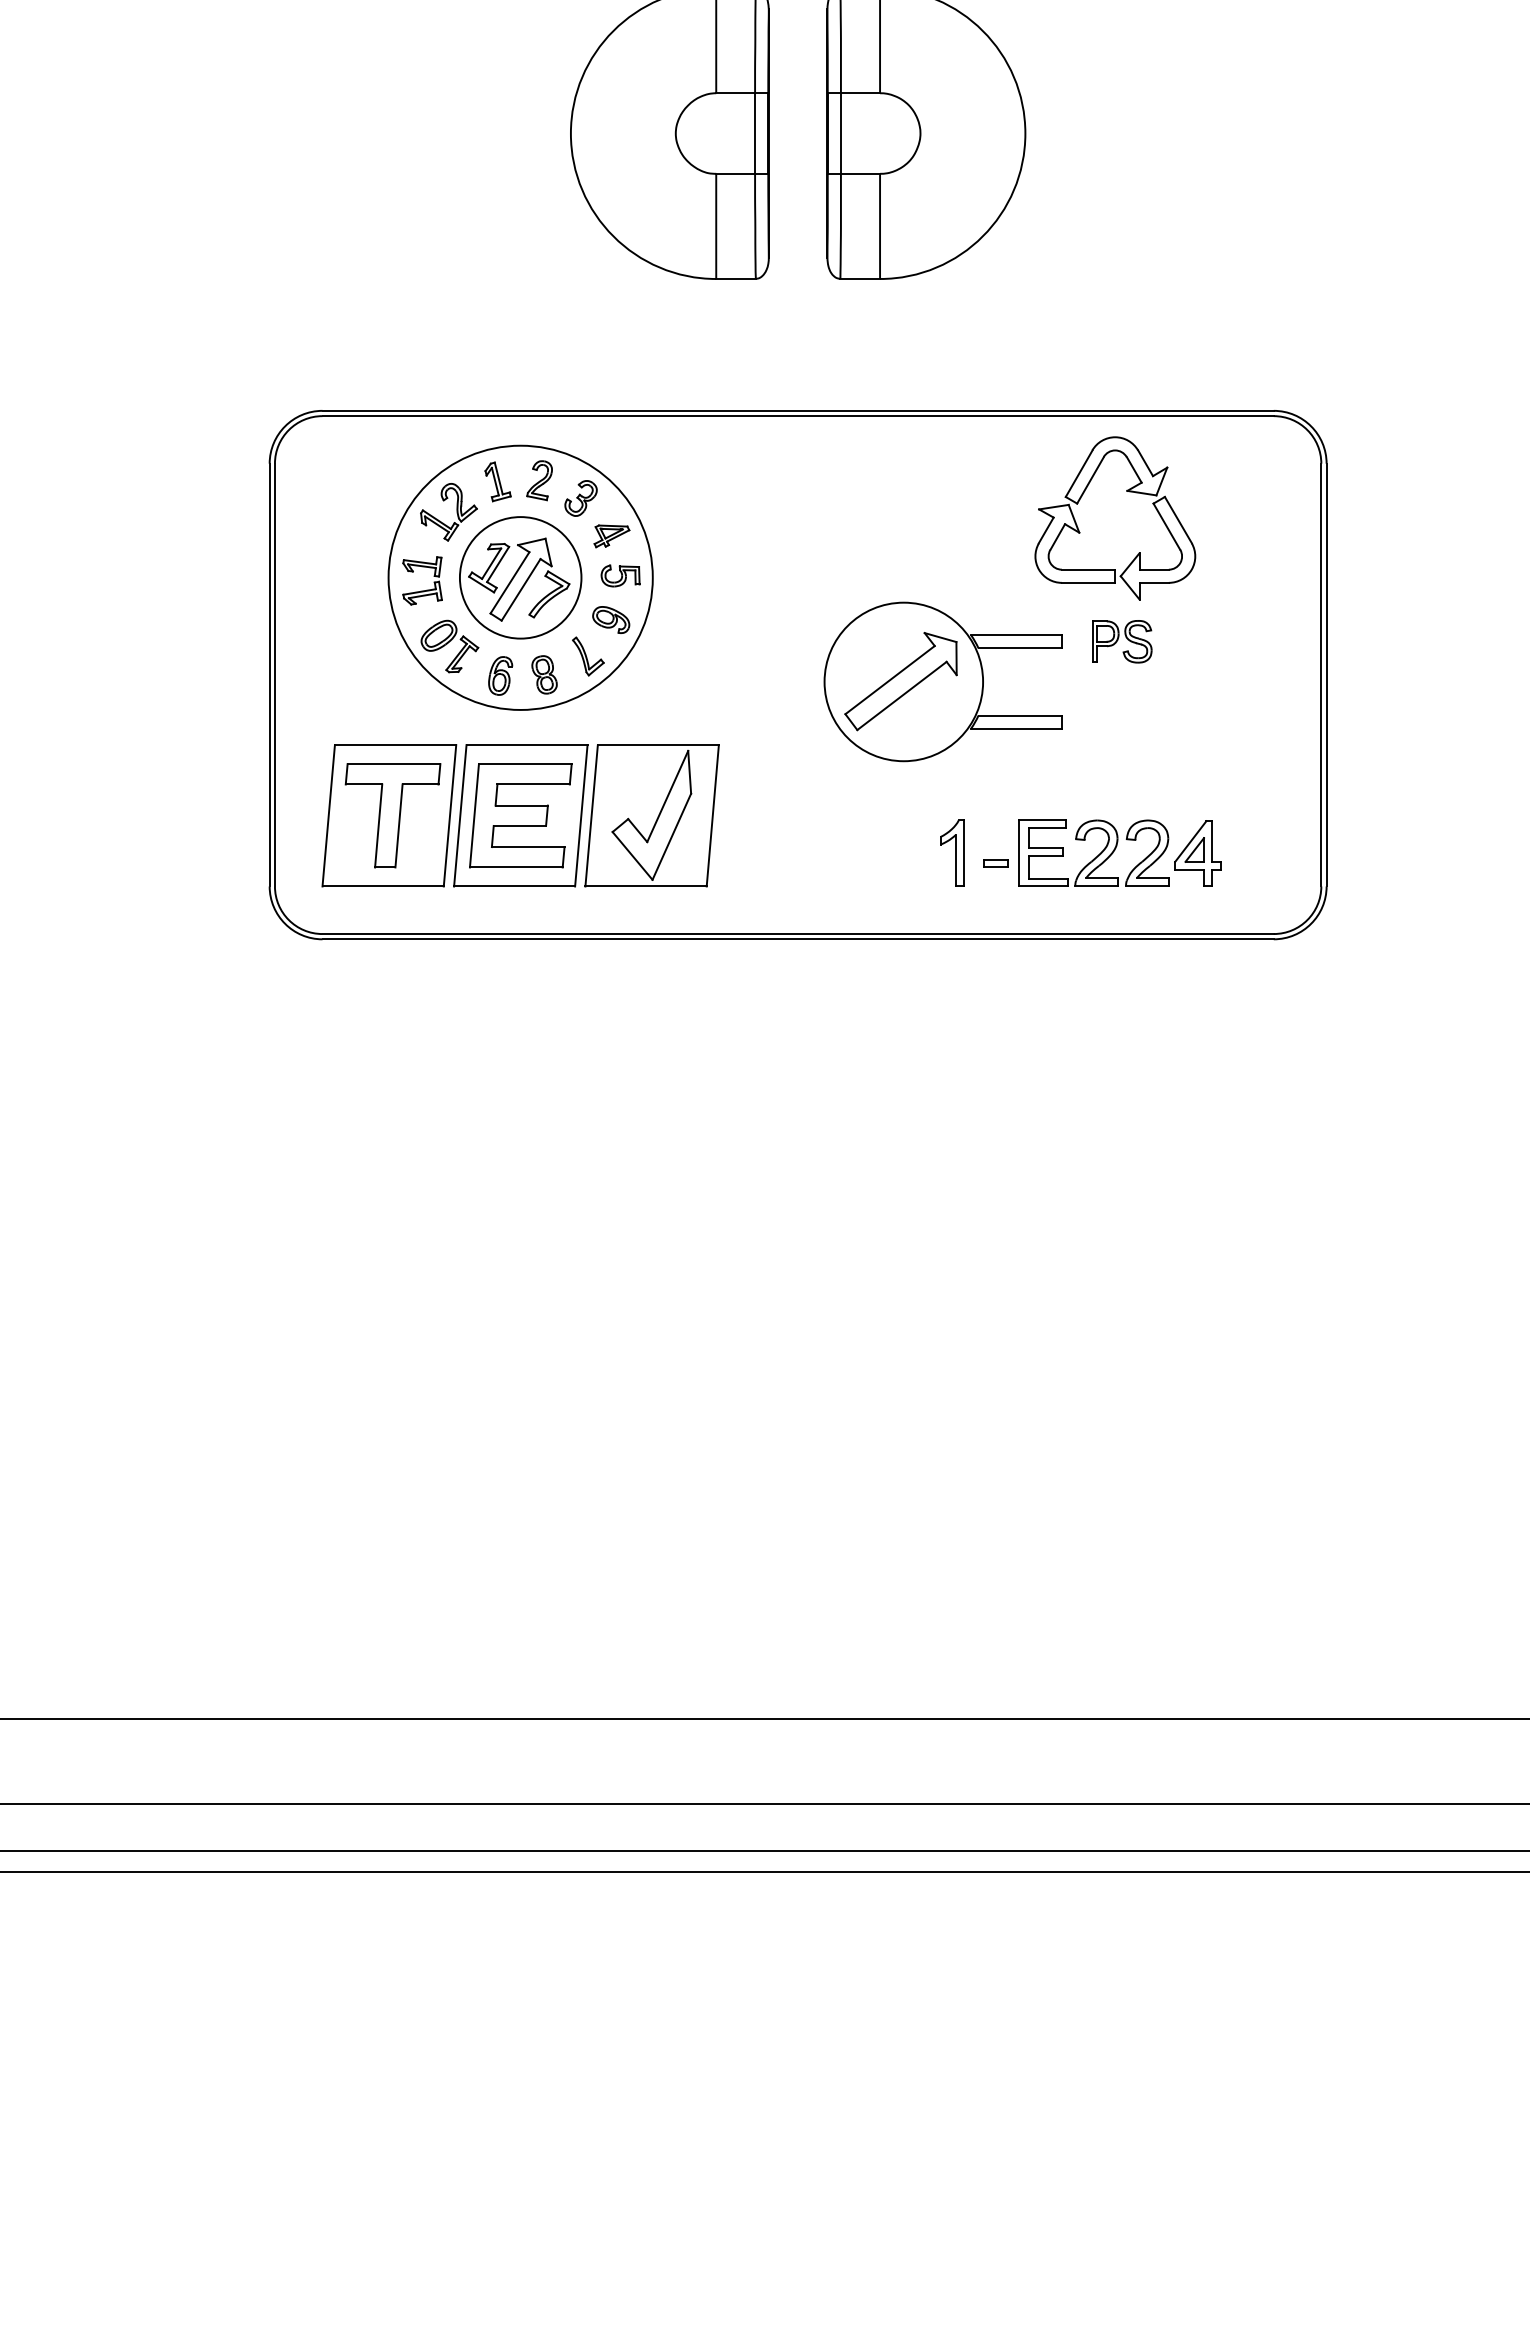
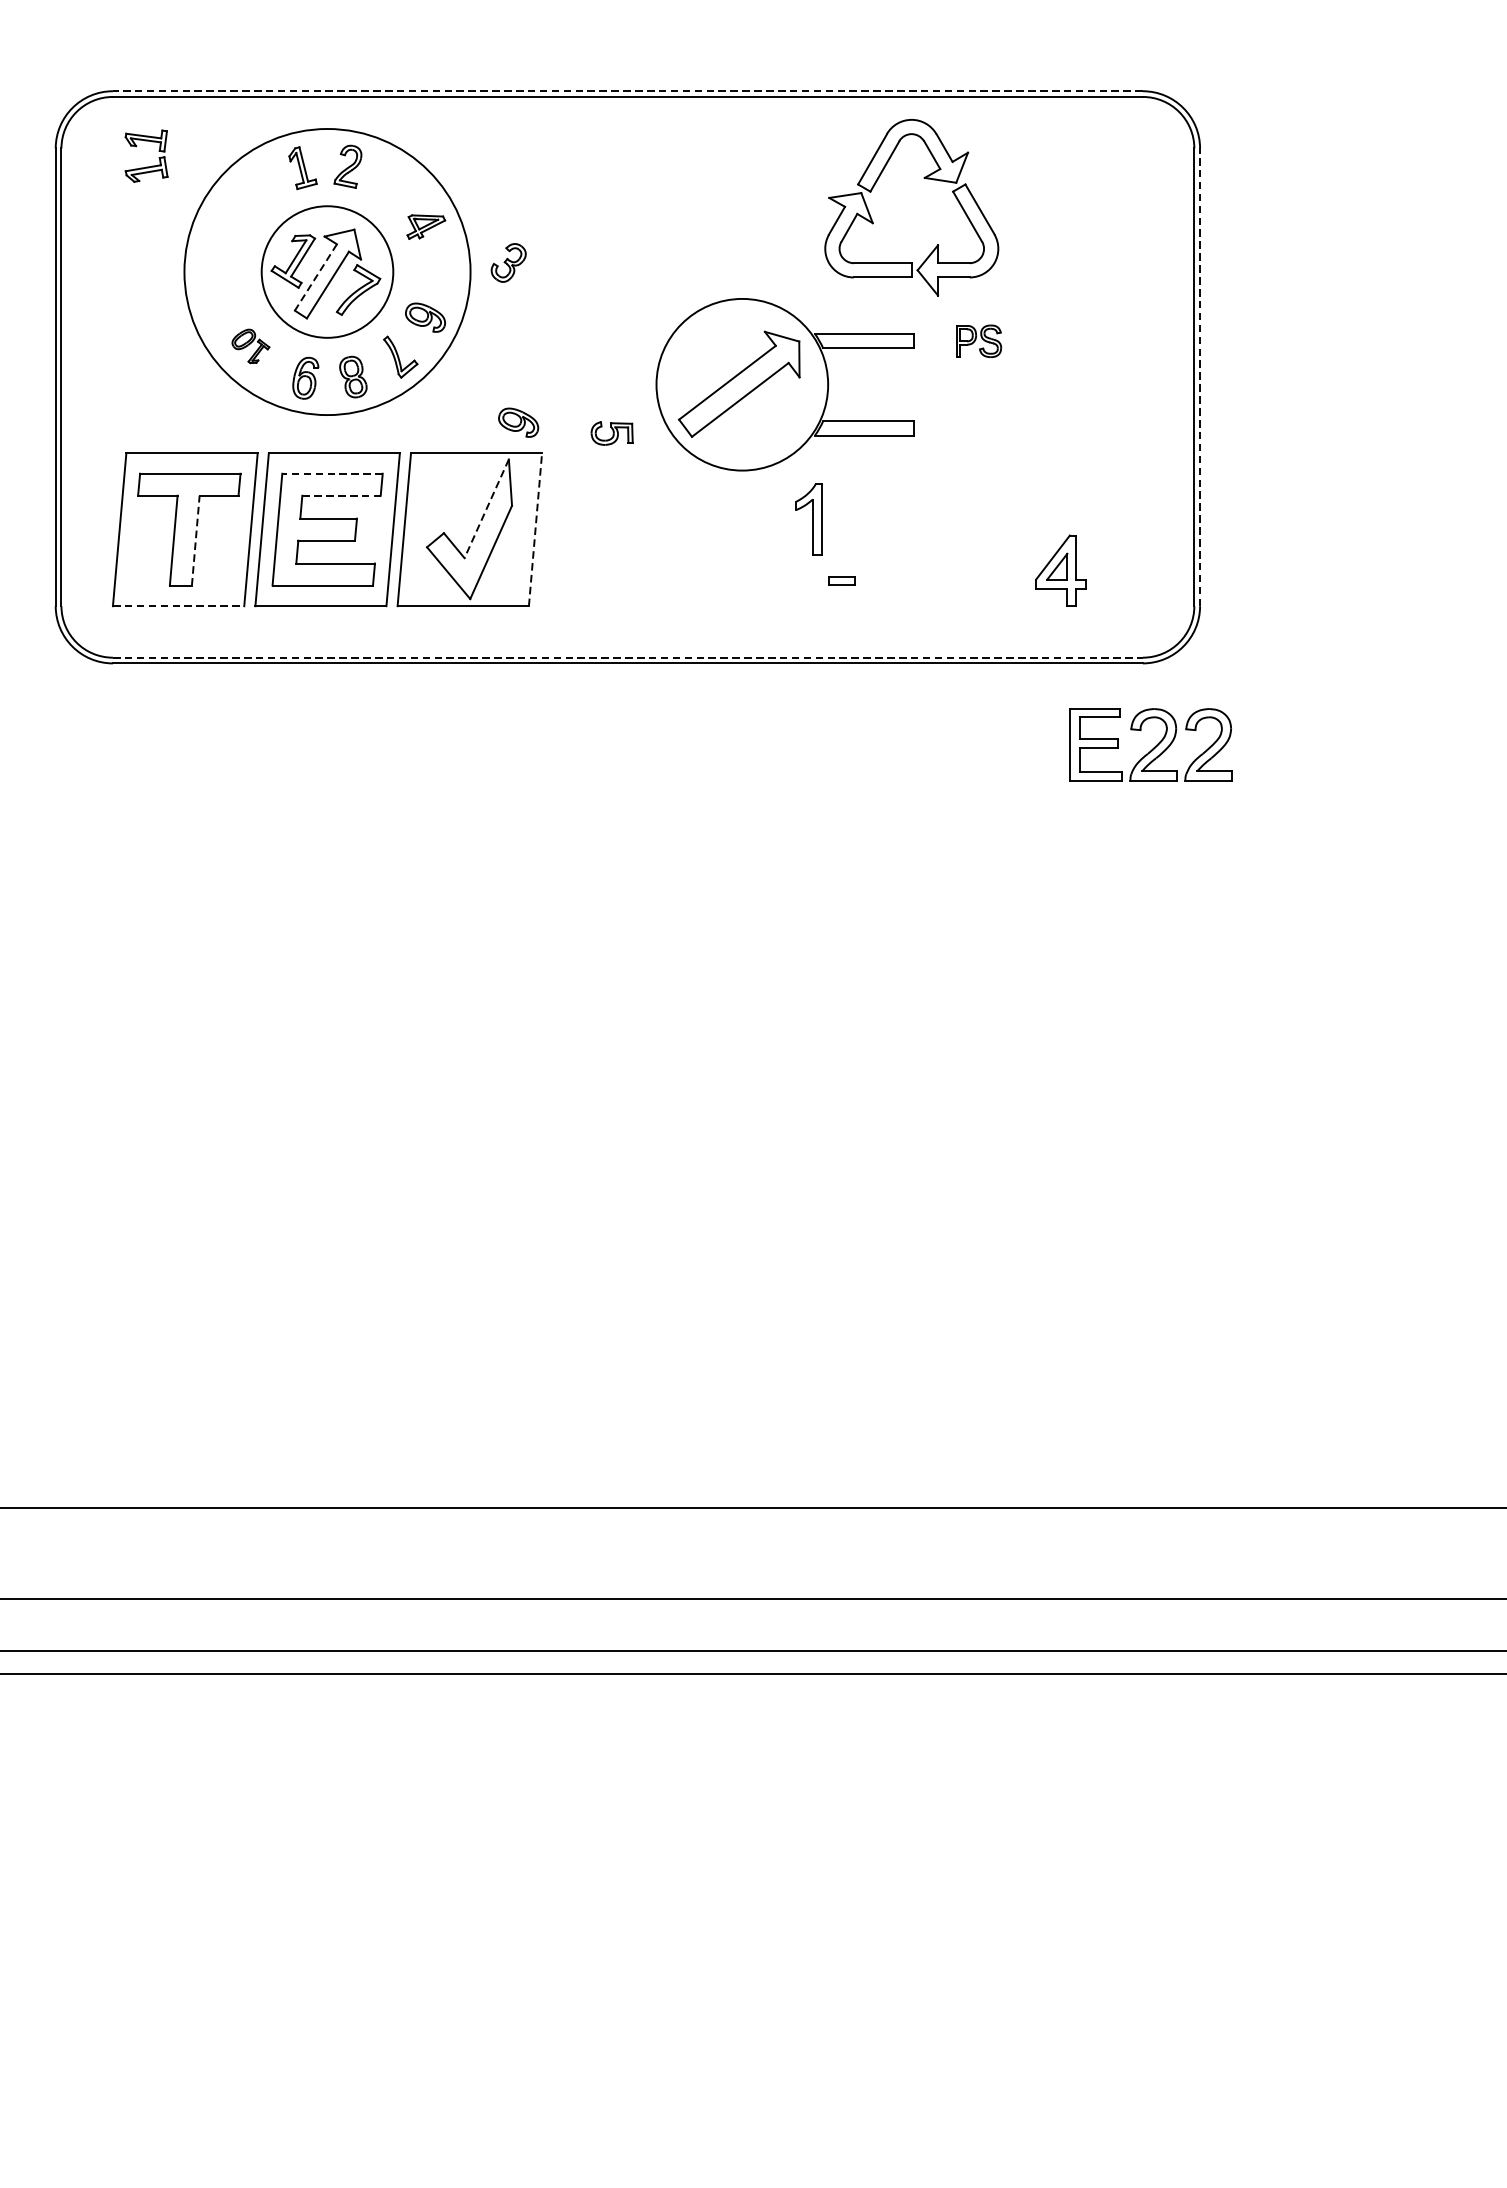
line: (798, 410) -> (628, 90), solid -> dashed
part: (1126, 491) -> (923, 178), moved
part: (580, 498) -> (508, 263), moved
part: (456, 512) -> (258, 201), removed
part: (620, 575) -> (612, 432), moved
line: (509, 583) -> (315, 278), solid -> dashed
part: (426, 589) -> (150, 165), moved
part: (1122, 641) -> (979, 340), size x0.7
part: (449, 646) -> (250, 346), size x0.6
line: (1326, 674) -> (1199, 376), solid -> dashed
part: (697, 716) -> (518, 422), added
line: (524, 764) -> (331, 474), solid -> dashed
line: (534, 784) -> (342, 495), solid -> dashed
line: (667, 796) -> (486, 508), solid -> dashed
line: (712, 815) -> (535, 529), solid -> dashed
line: (399, 825) -> (196, 540), solid -> dashed
part: (952, 852) -> (809, 518), moved
part: (1093, 852) -> (1150, 743), moved
line: (383, 886) -> (178, 606), solid -> dashed
line: (798, 934) -> (628, 658), solid -> dashed

